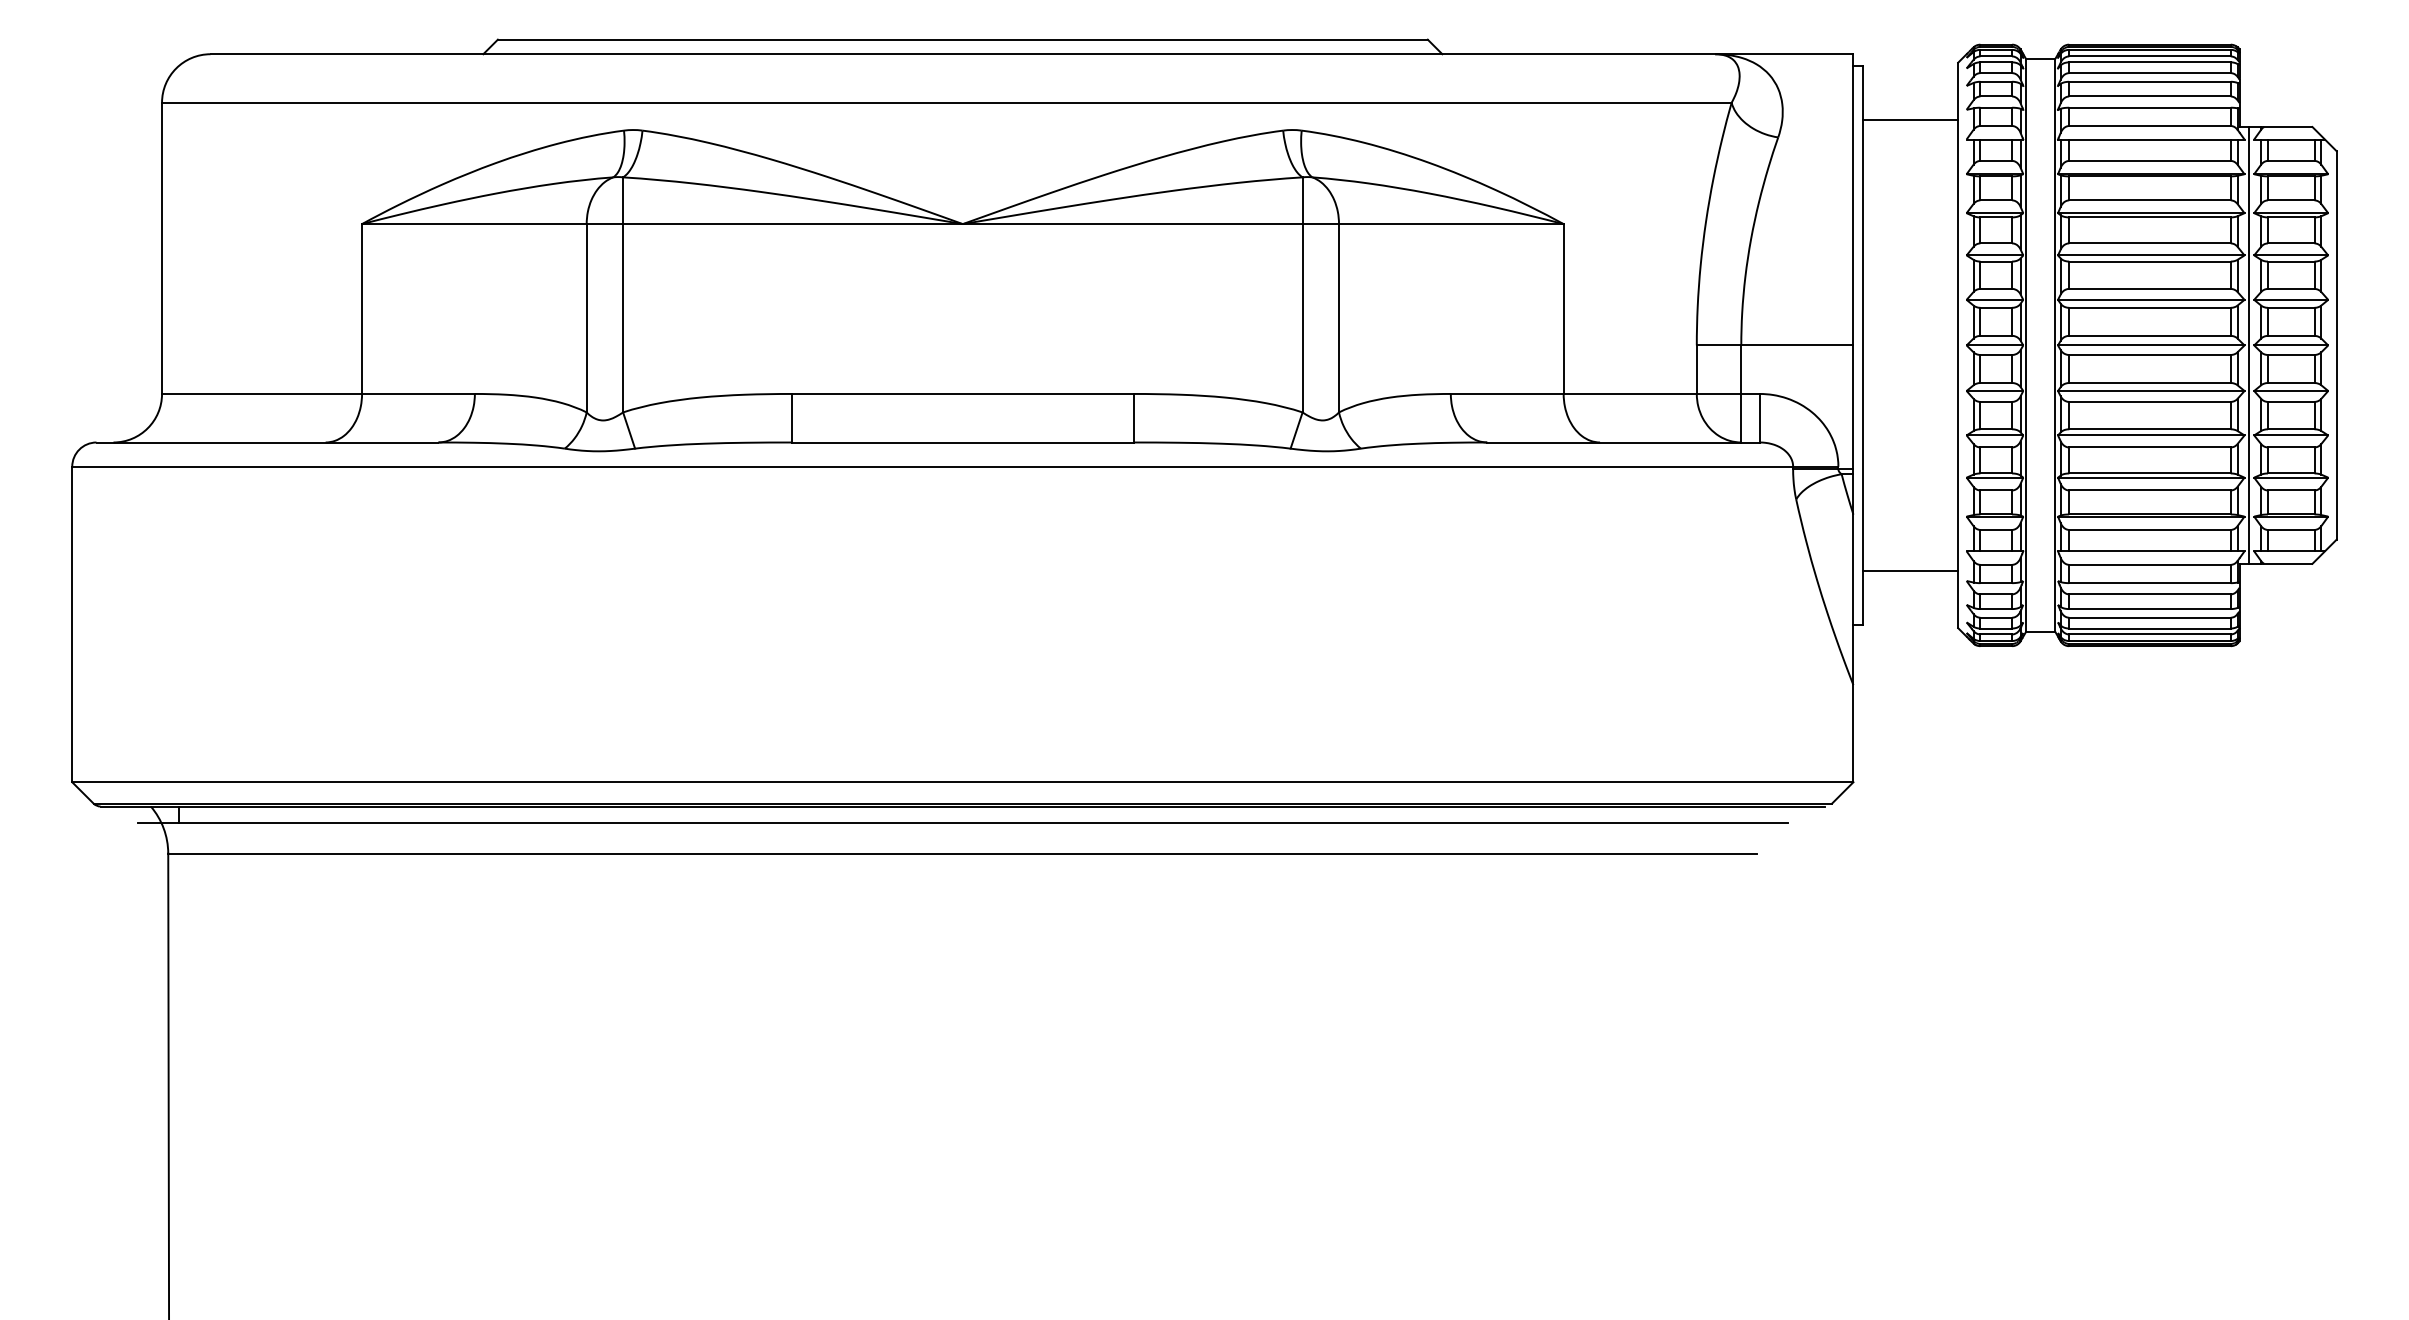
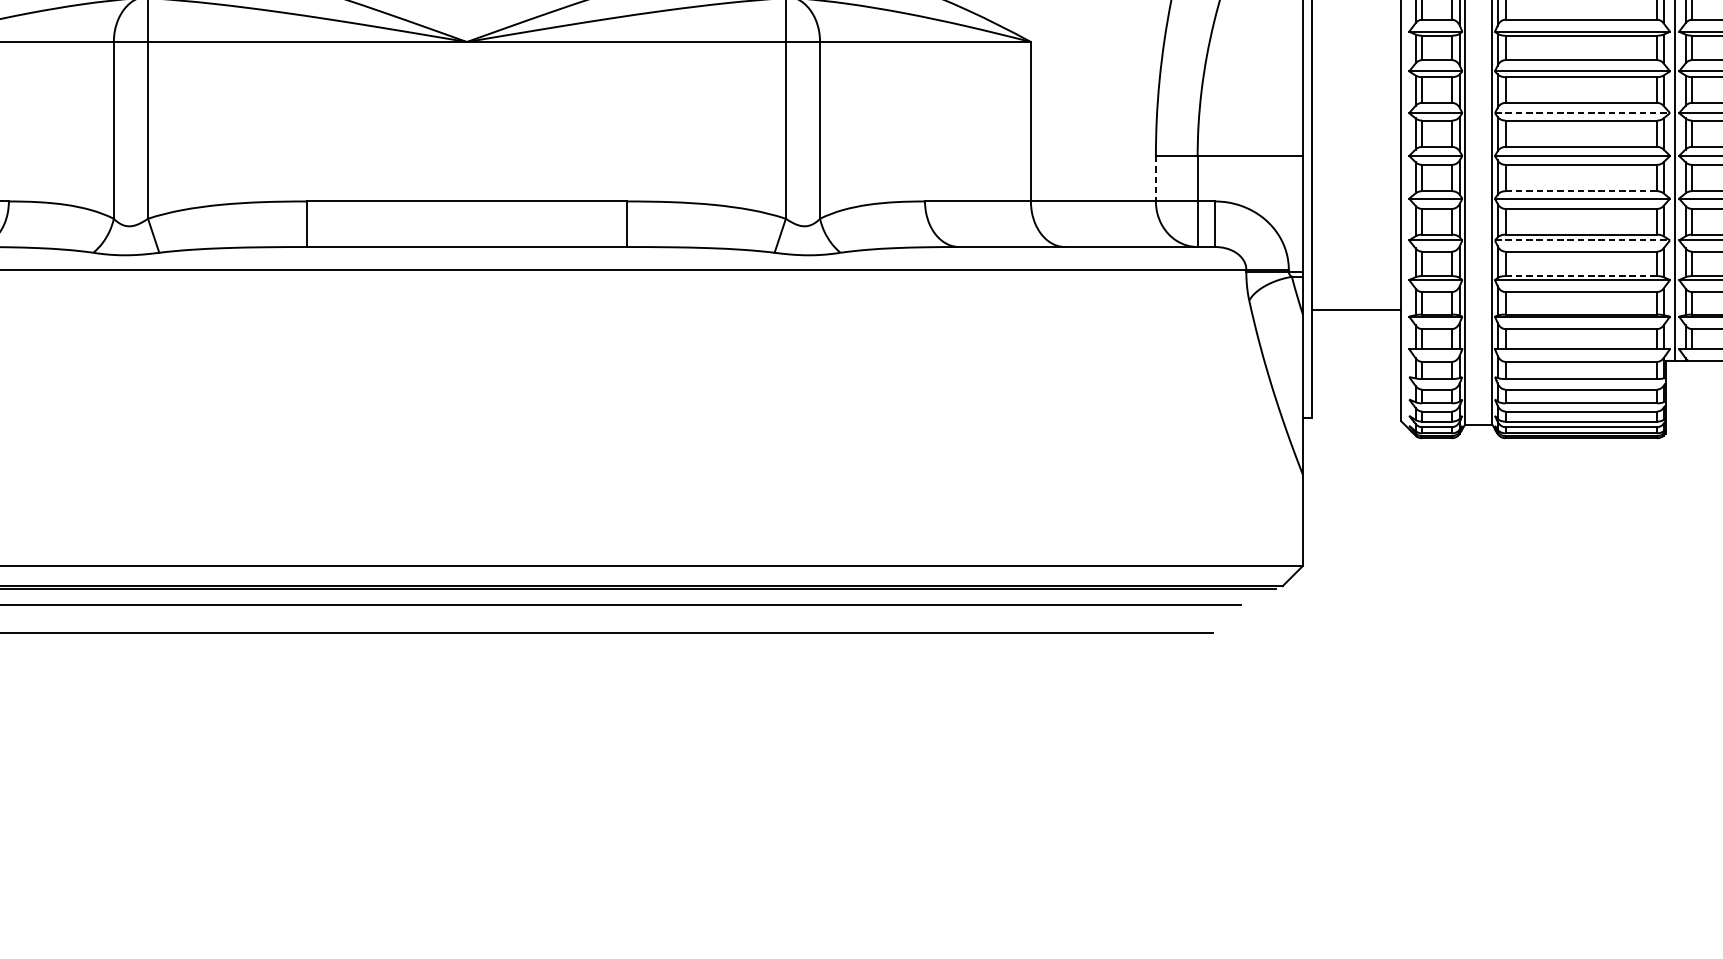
line: (2151, 299) -> (1582, 112), solid -> dashed
line: (1696, 370) -> (1155, 179), solid -> dashed
line: (2150, 383) -> (1581, 191), solid -> dashed
line: (2151, 435) -> (1582, 240), solid -> dashed
line: (2150, 473) -> (1581, 276), solid -> dashed
line: (1910, 571) -> (1356, 310), moved

